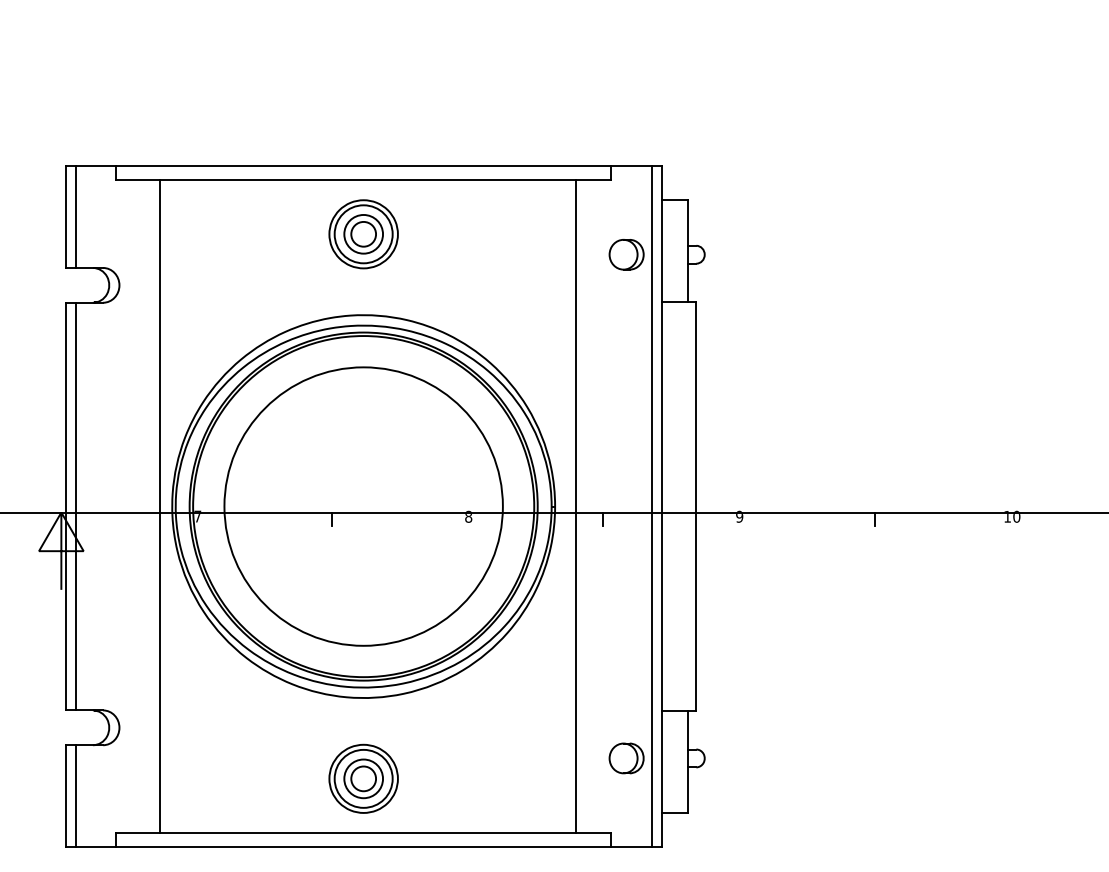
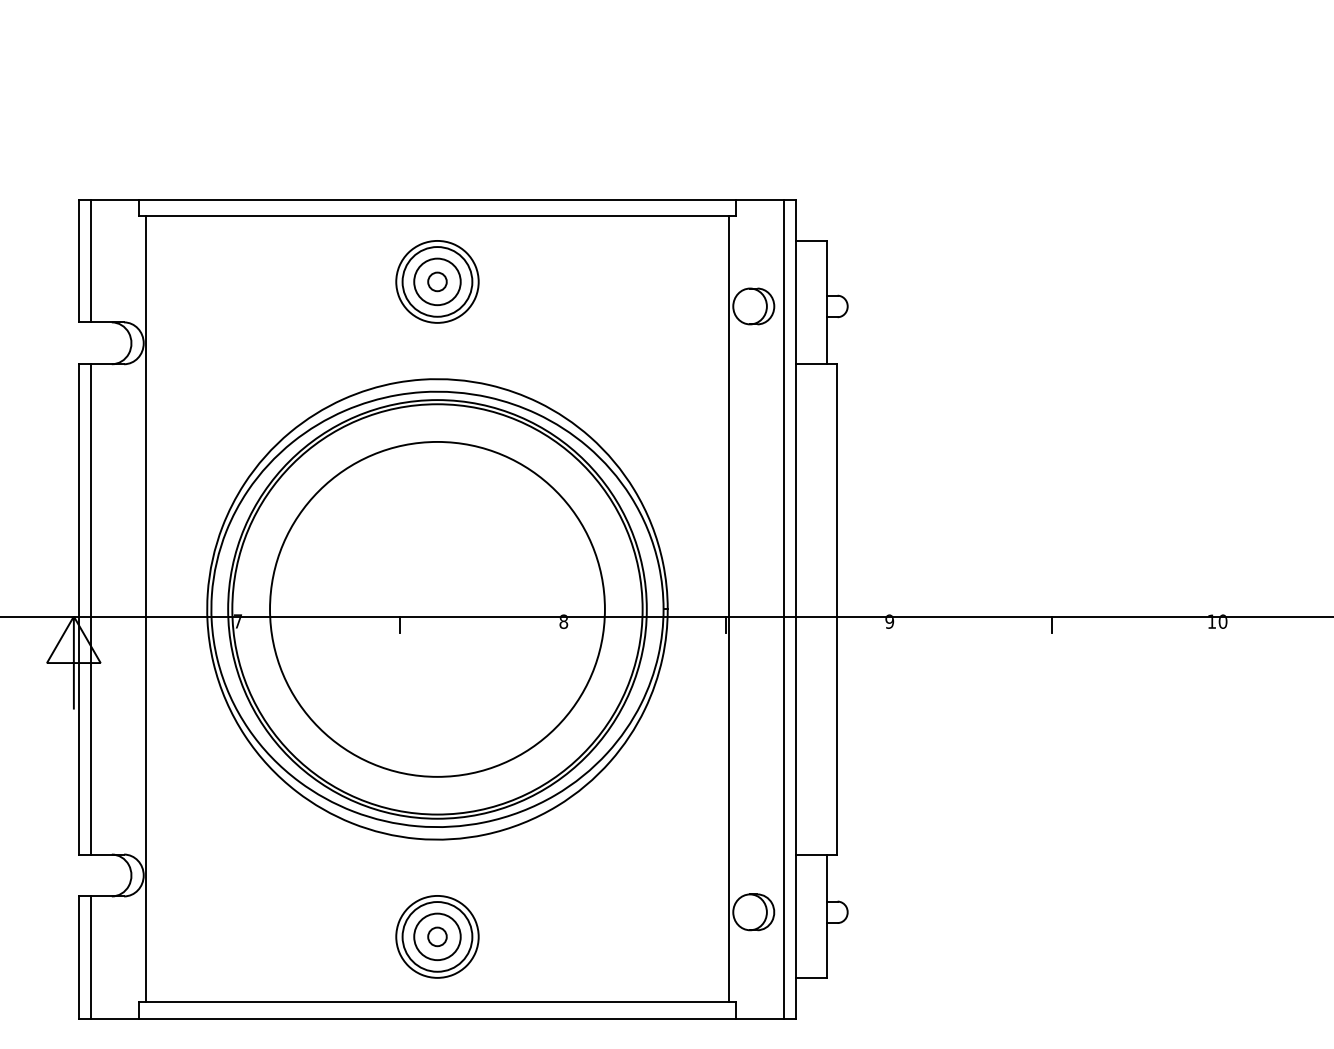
circle: (363, 233) -> (437, 281), size x0.62
line: (160, 506) -> (145, 609), moved
line: (576, 506) -> (729, 609), moved
circle: (363, 778) -> (437, 936), size x0.62

